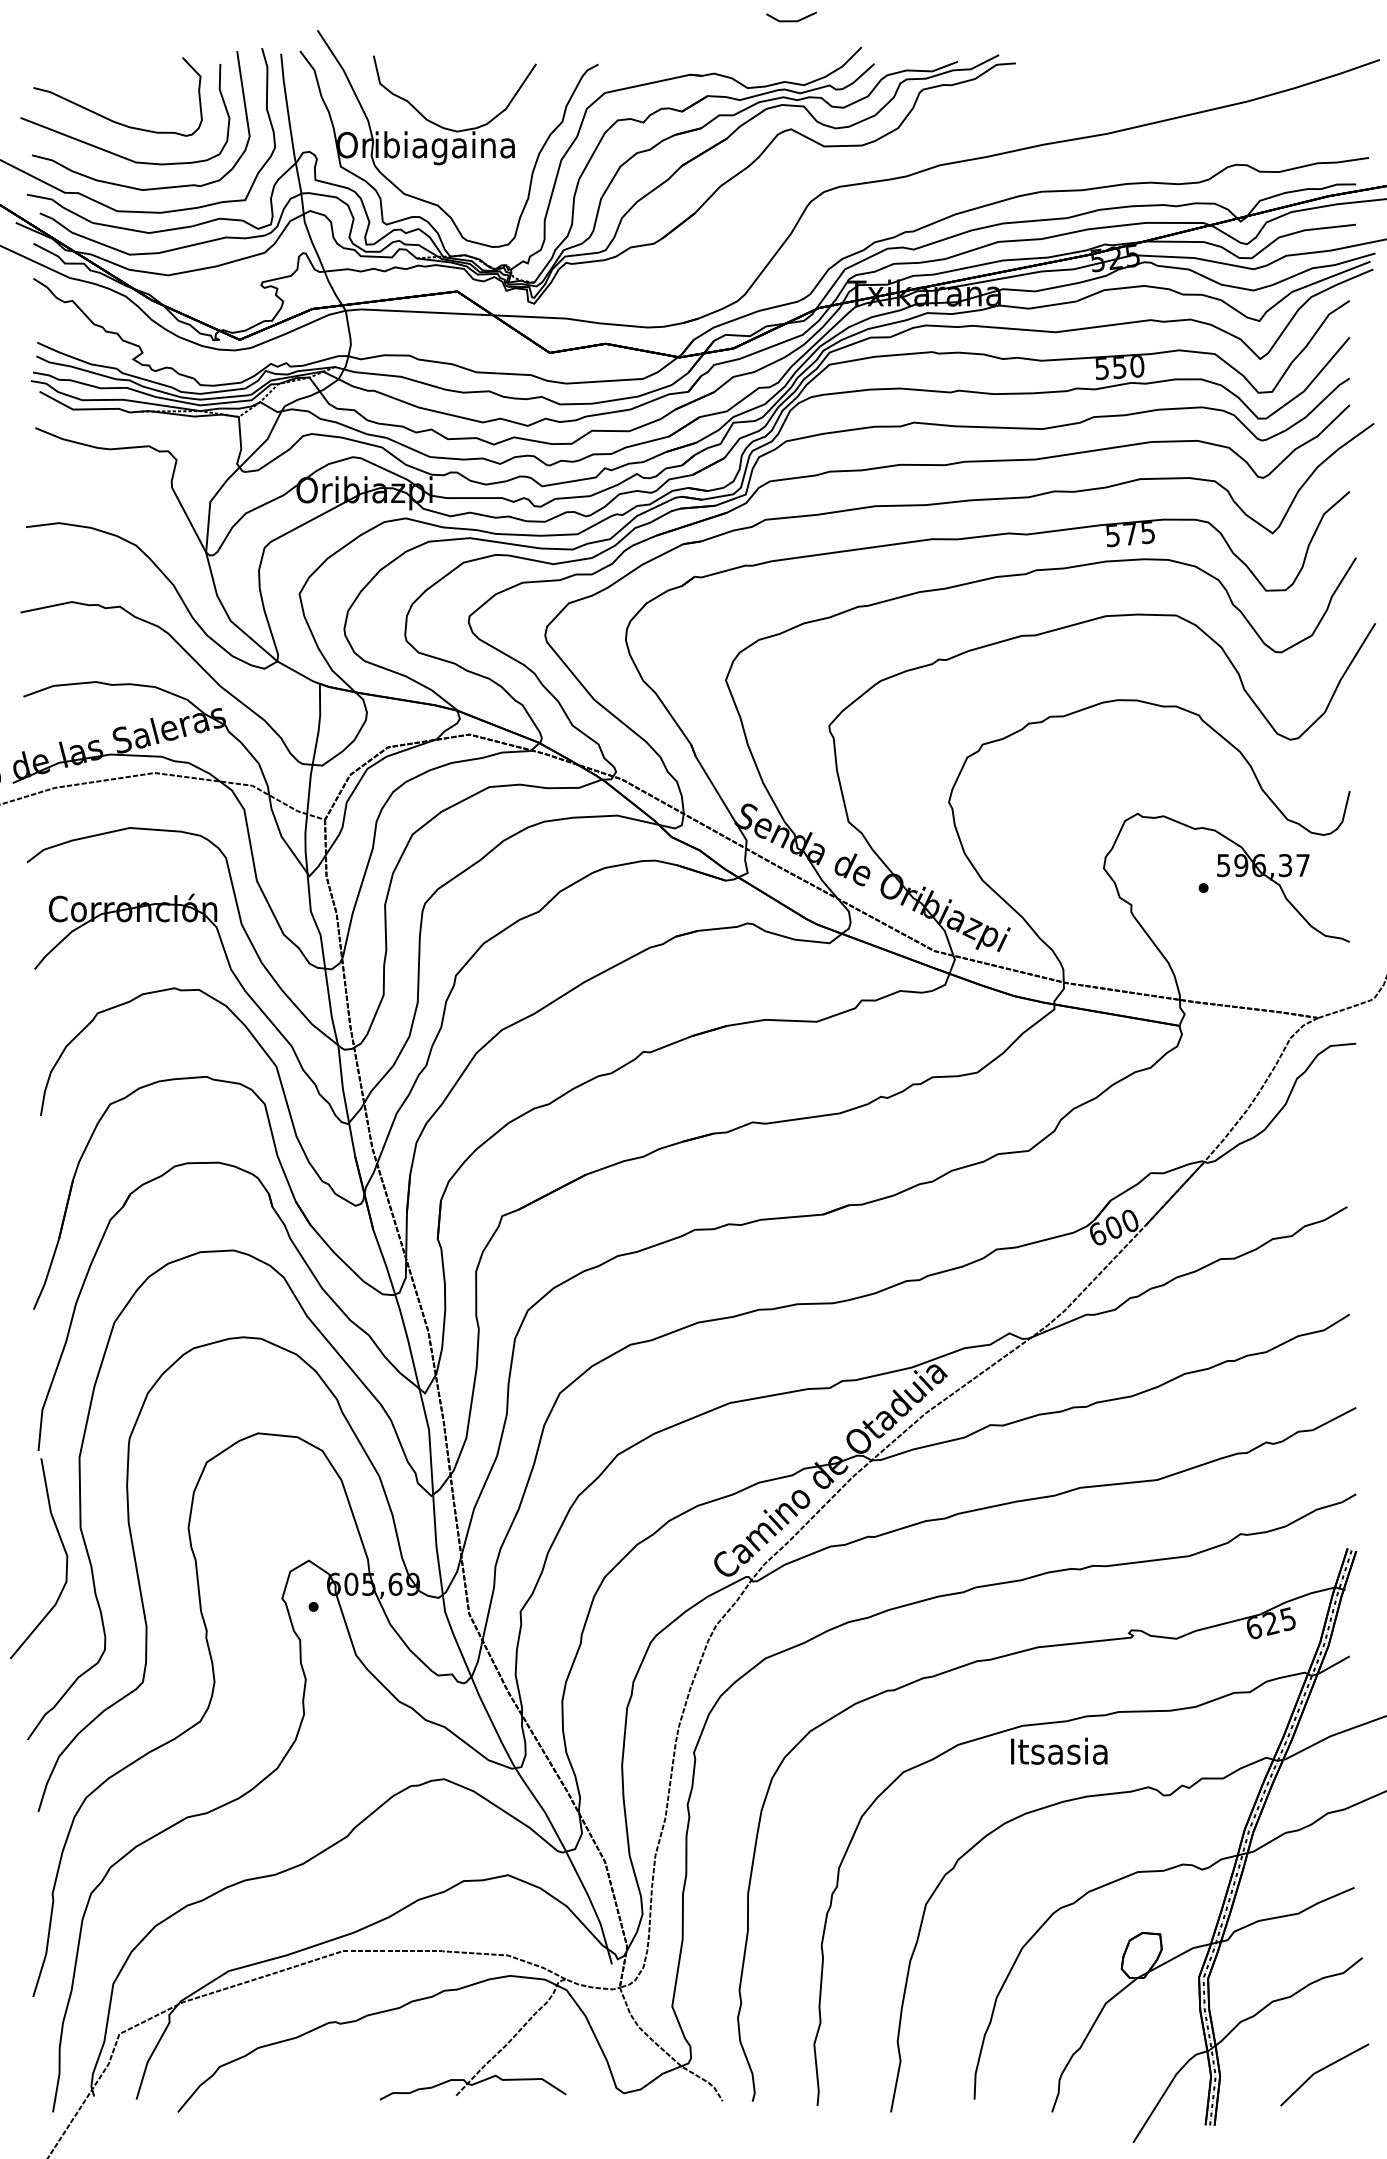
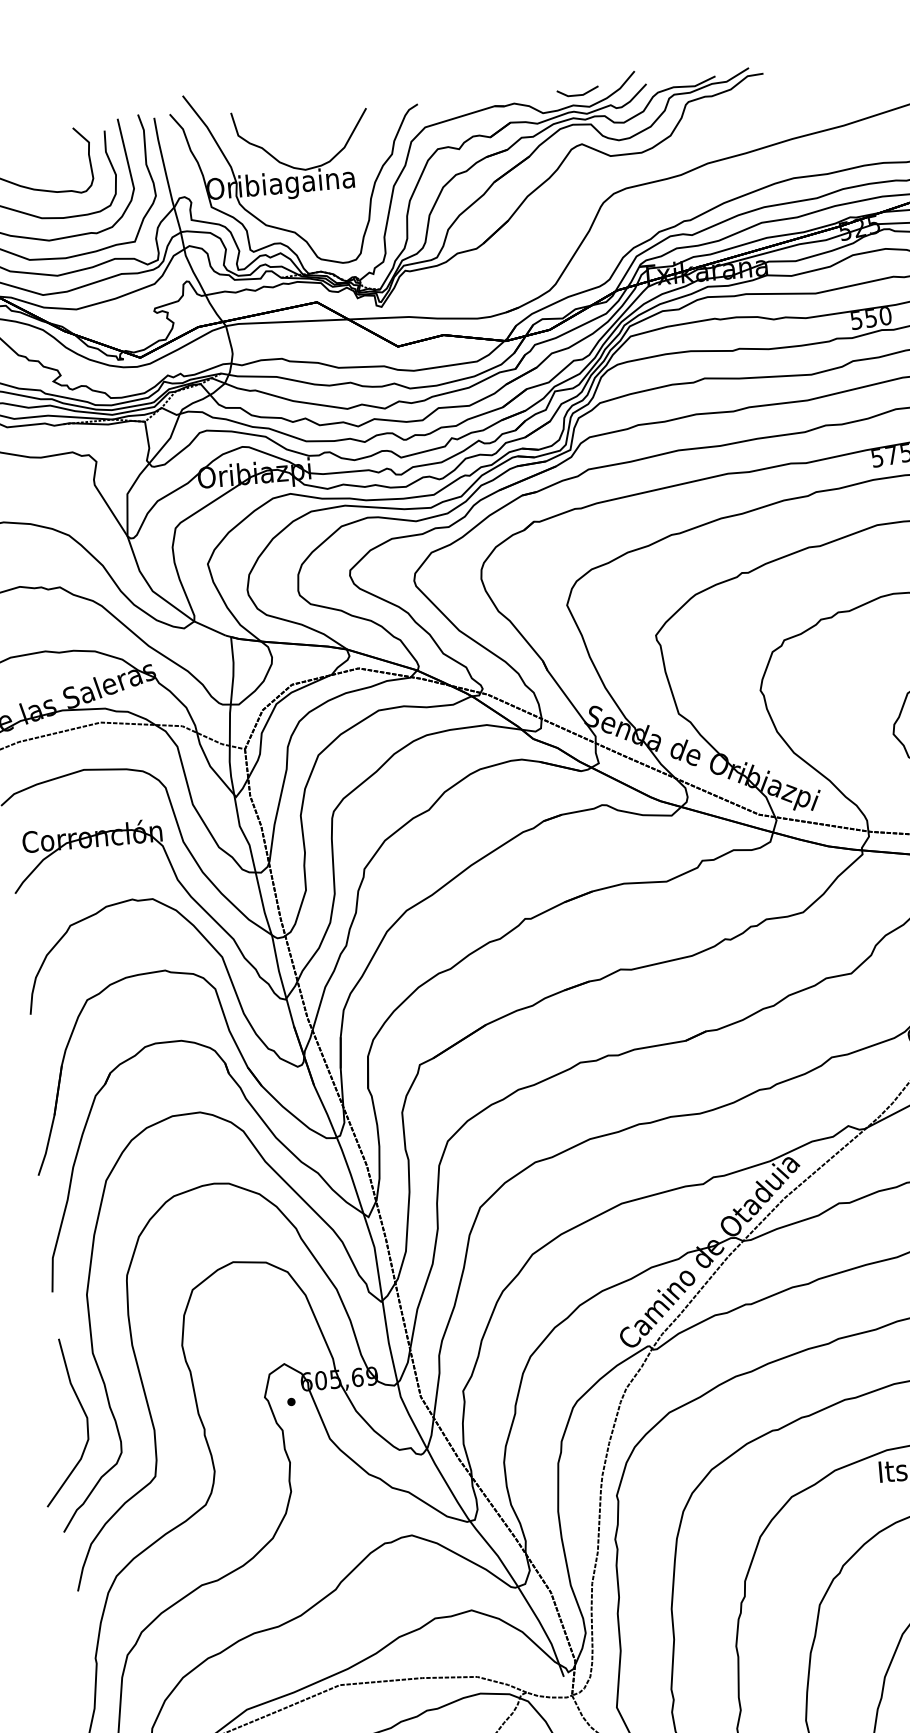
line: (791, 20) -> (578, 94), moved
curve: (63, 1549) -> (83, 1412), moved

